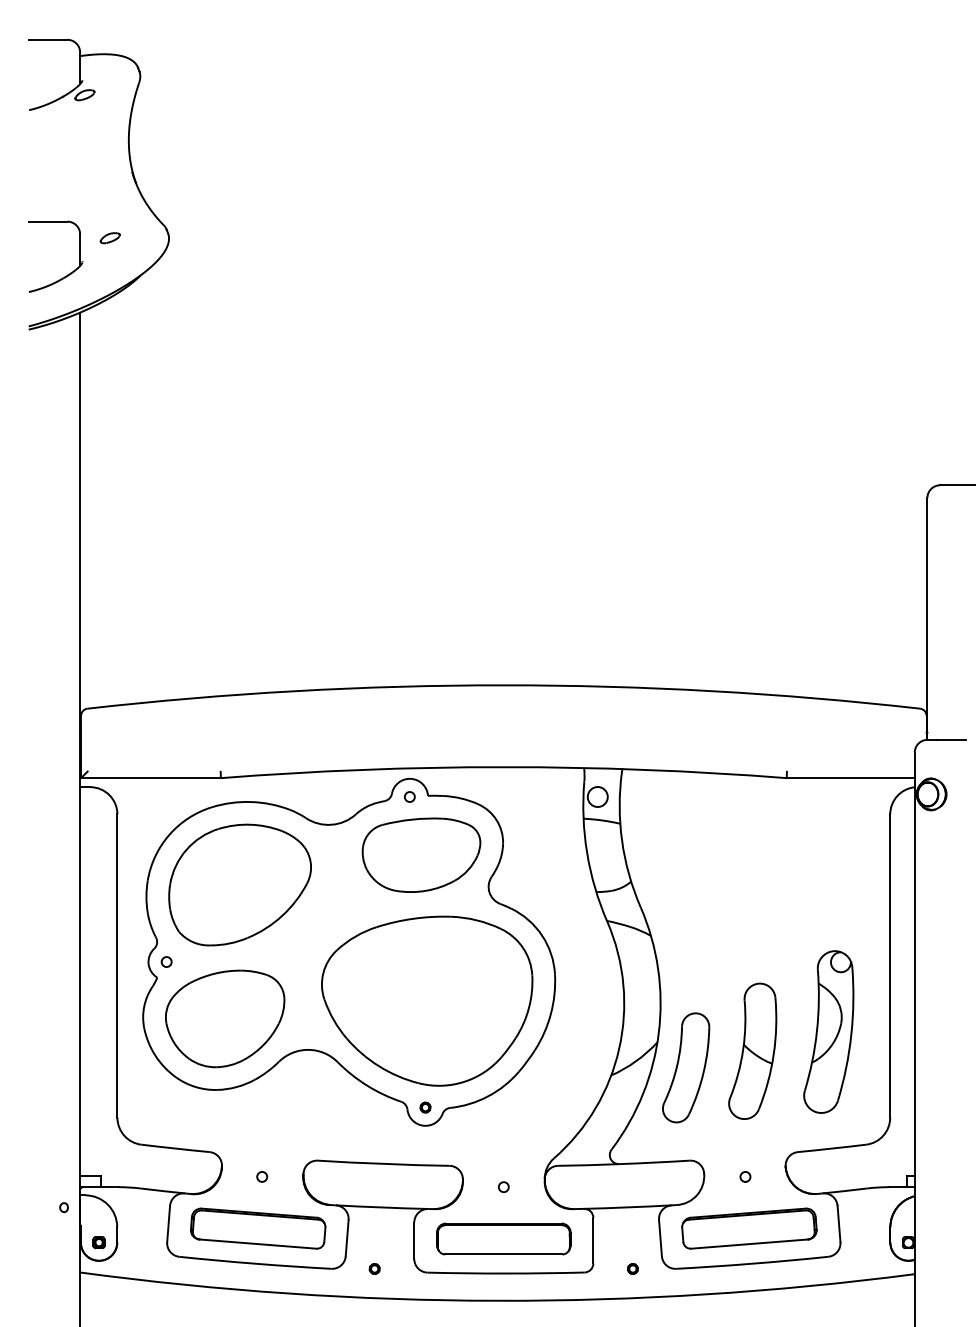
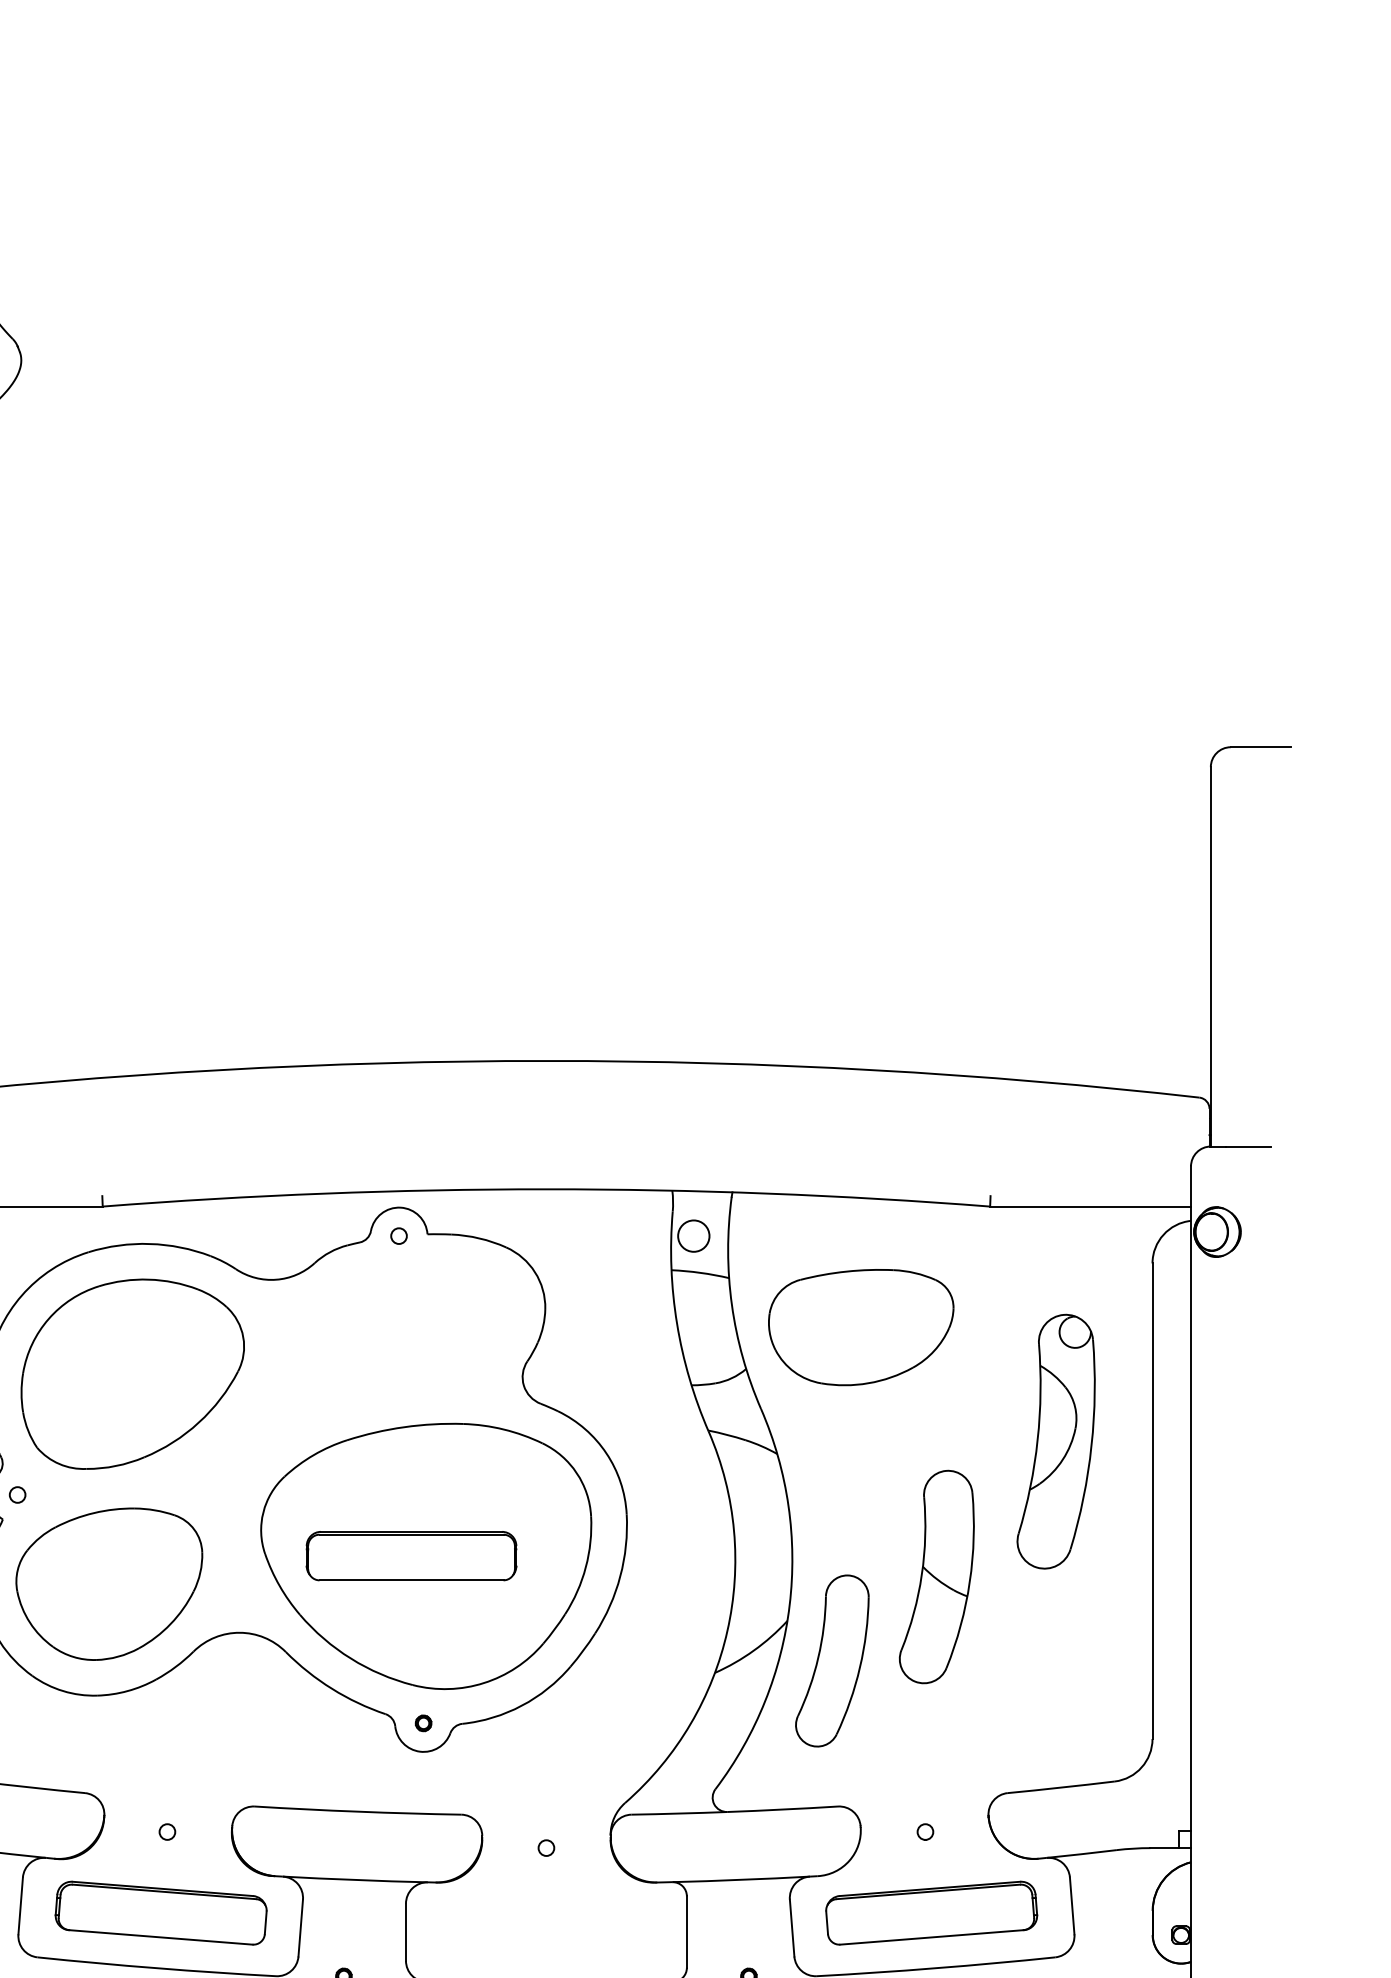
part: (421, 854) -> (861, 1326), moved
part: (828, 1031) -> (1055, 1440), moved
part: (752, 1050) -> (936, 1575), moved
part: (503, 1238) -> (411, 1555), moved

